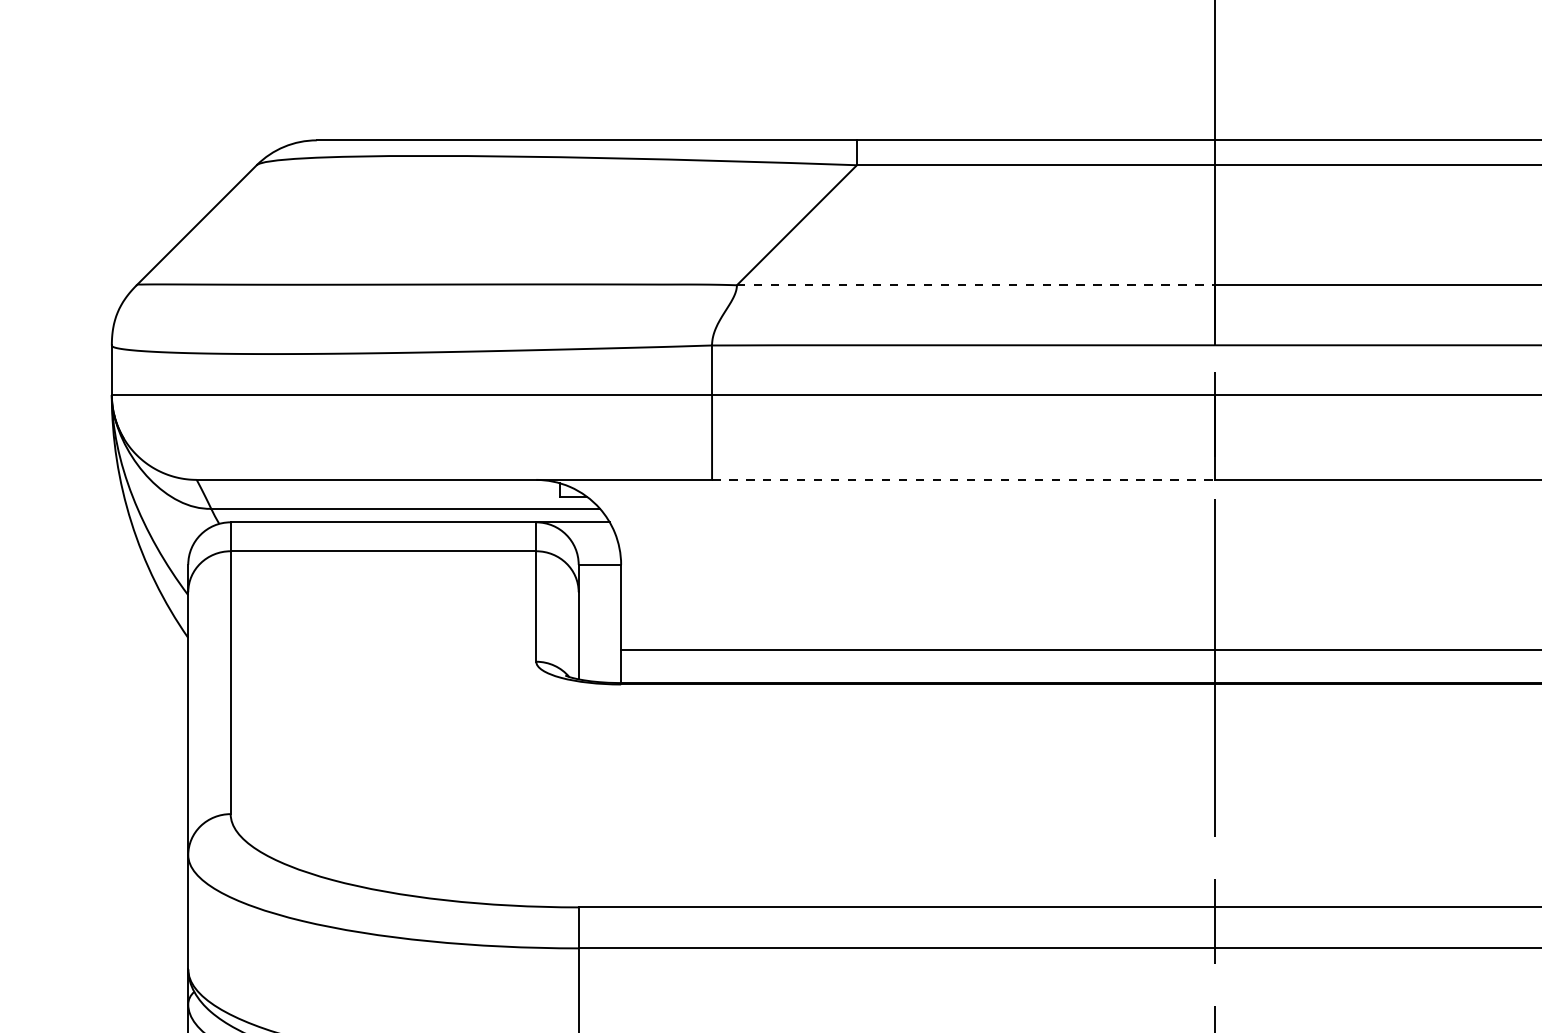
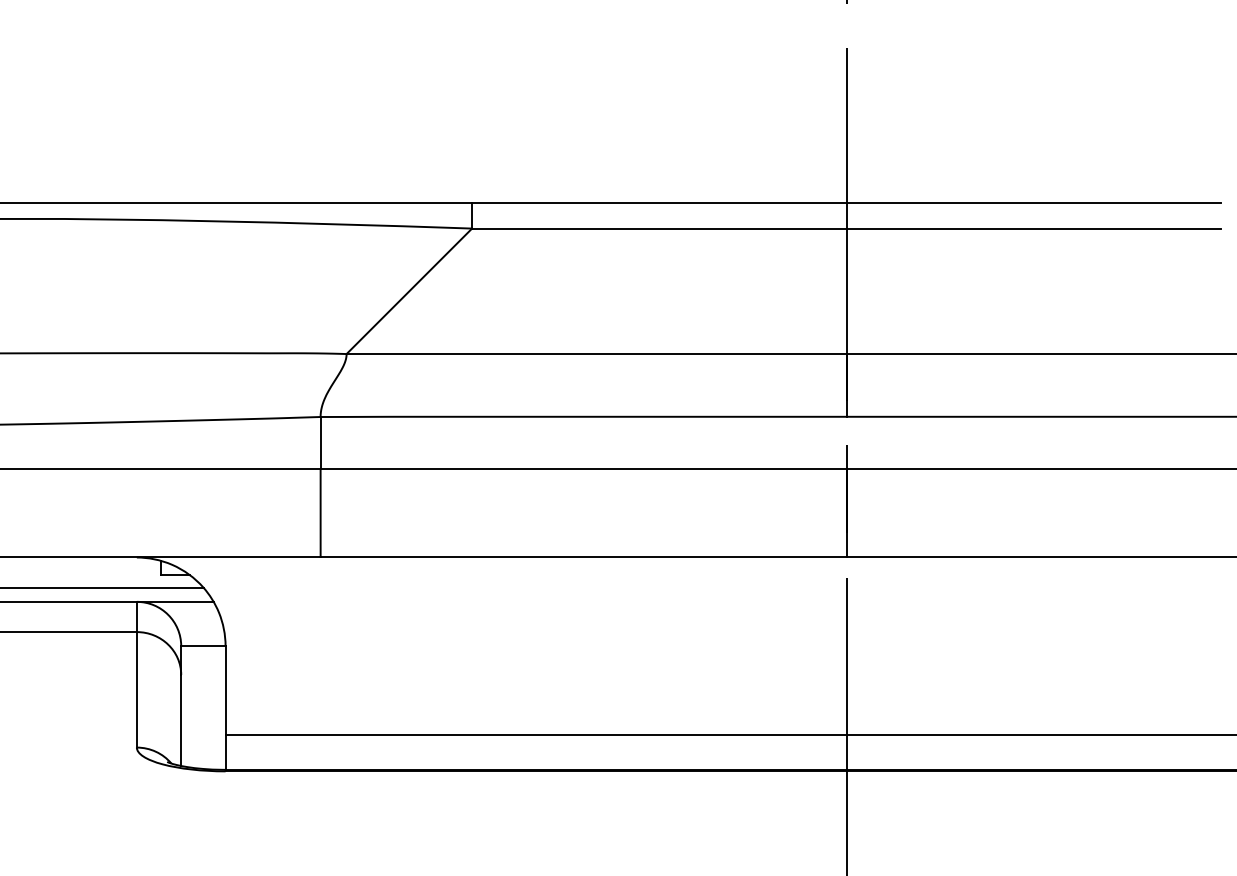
line: (976, 285) -> (597, 354), dashed -> solid
line: (963, 479) -> (583, 557), dashed -> solid

